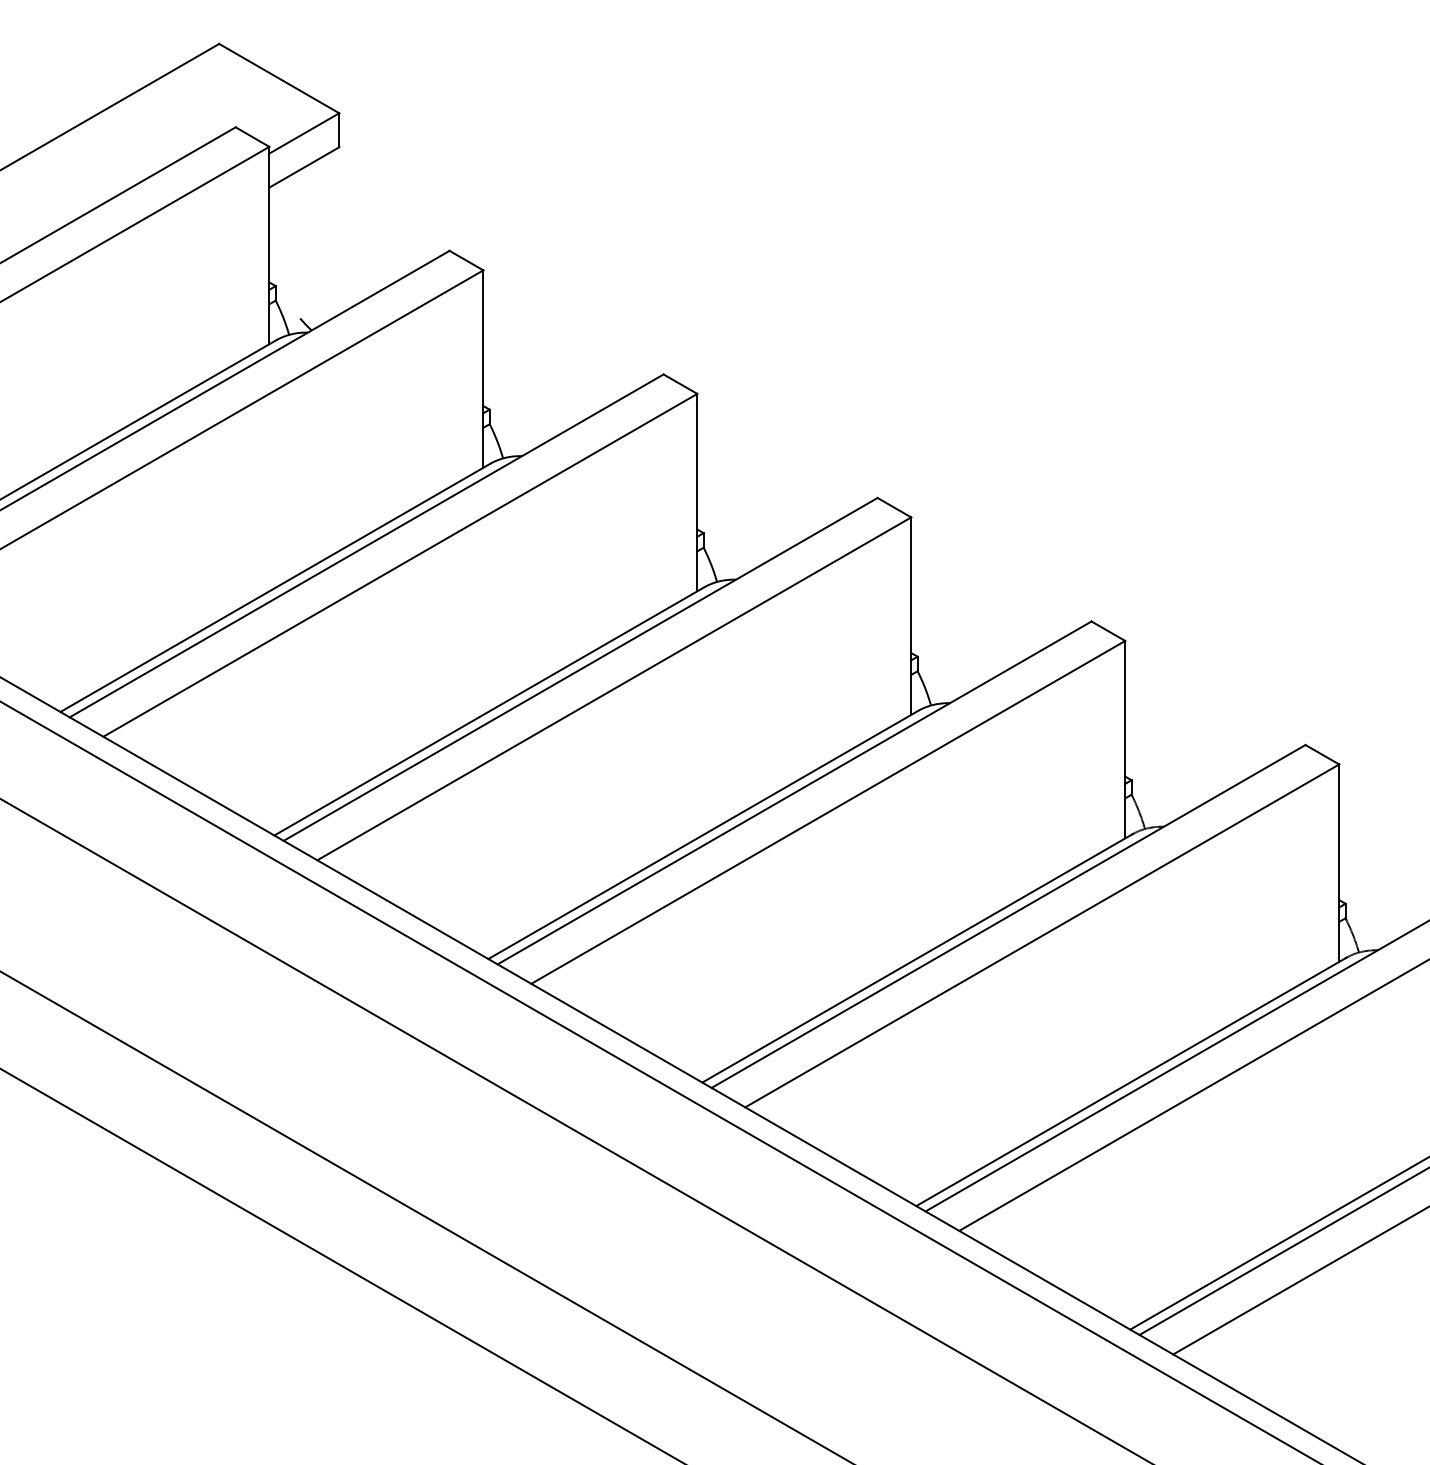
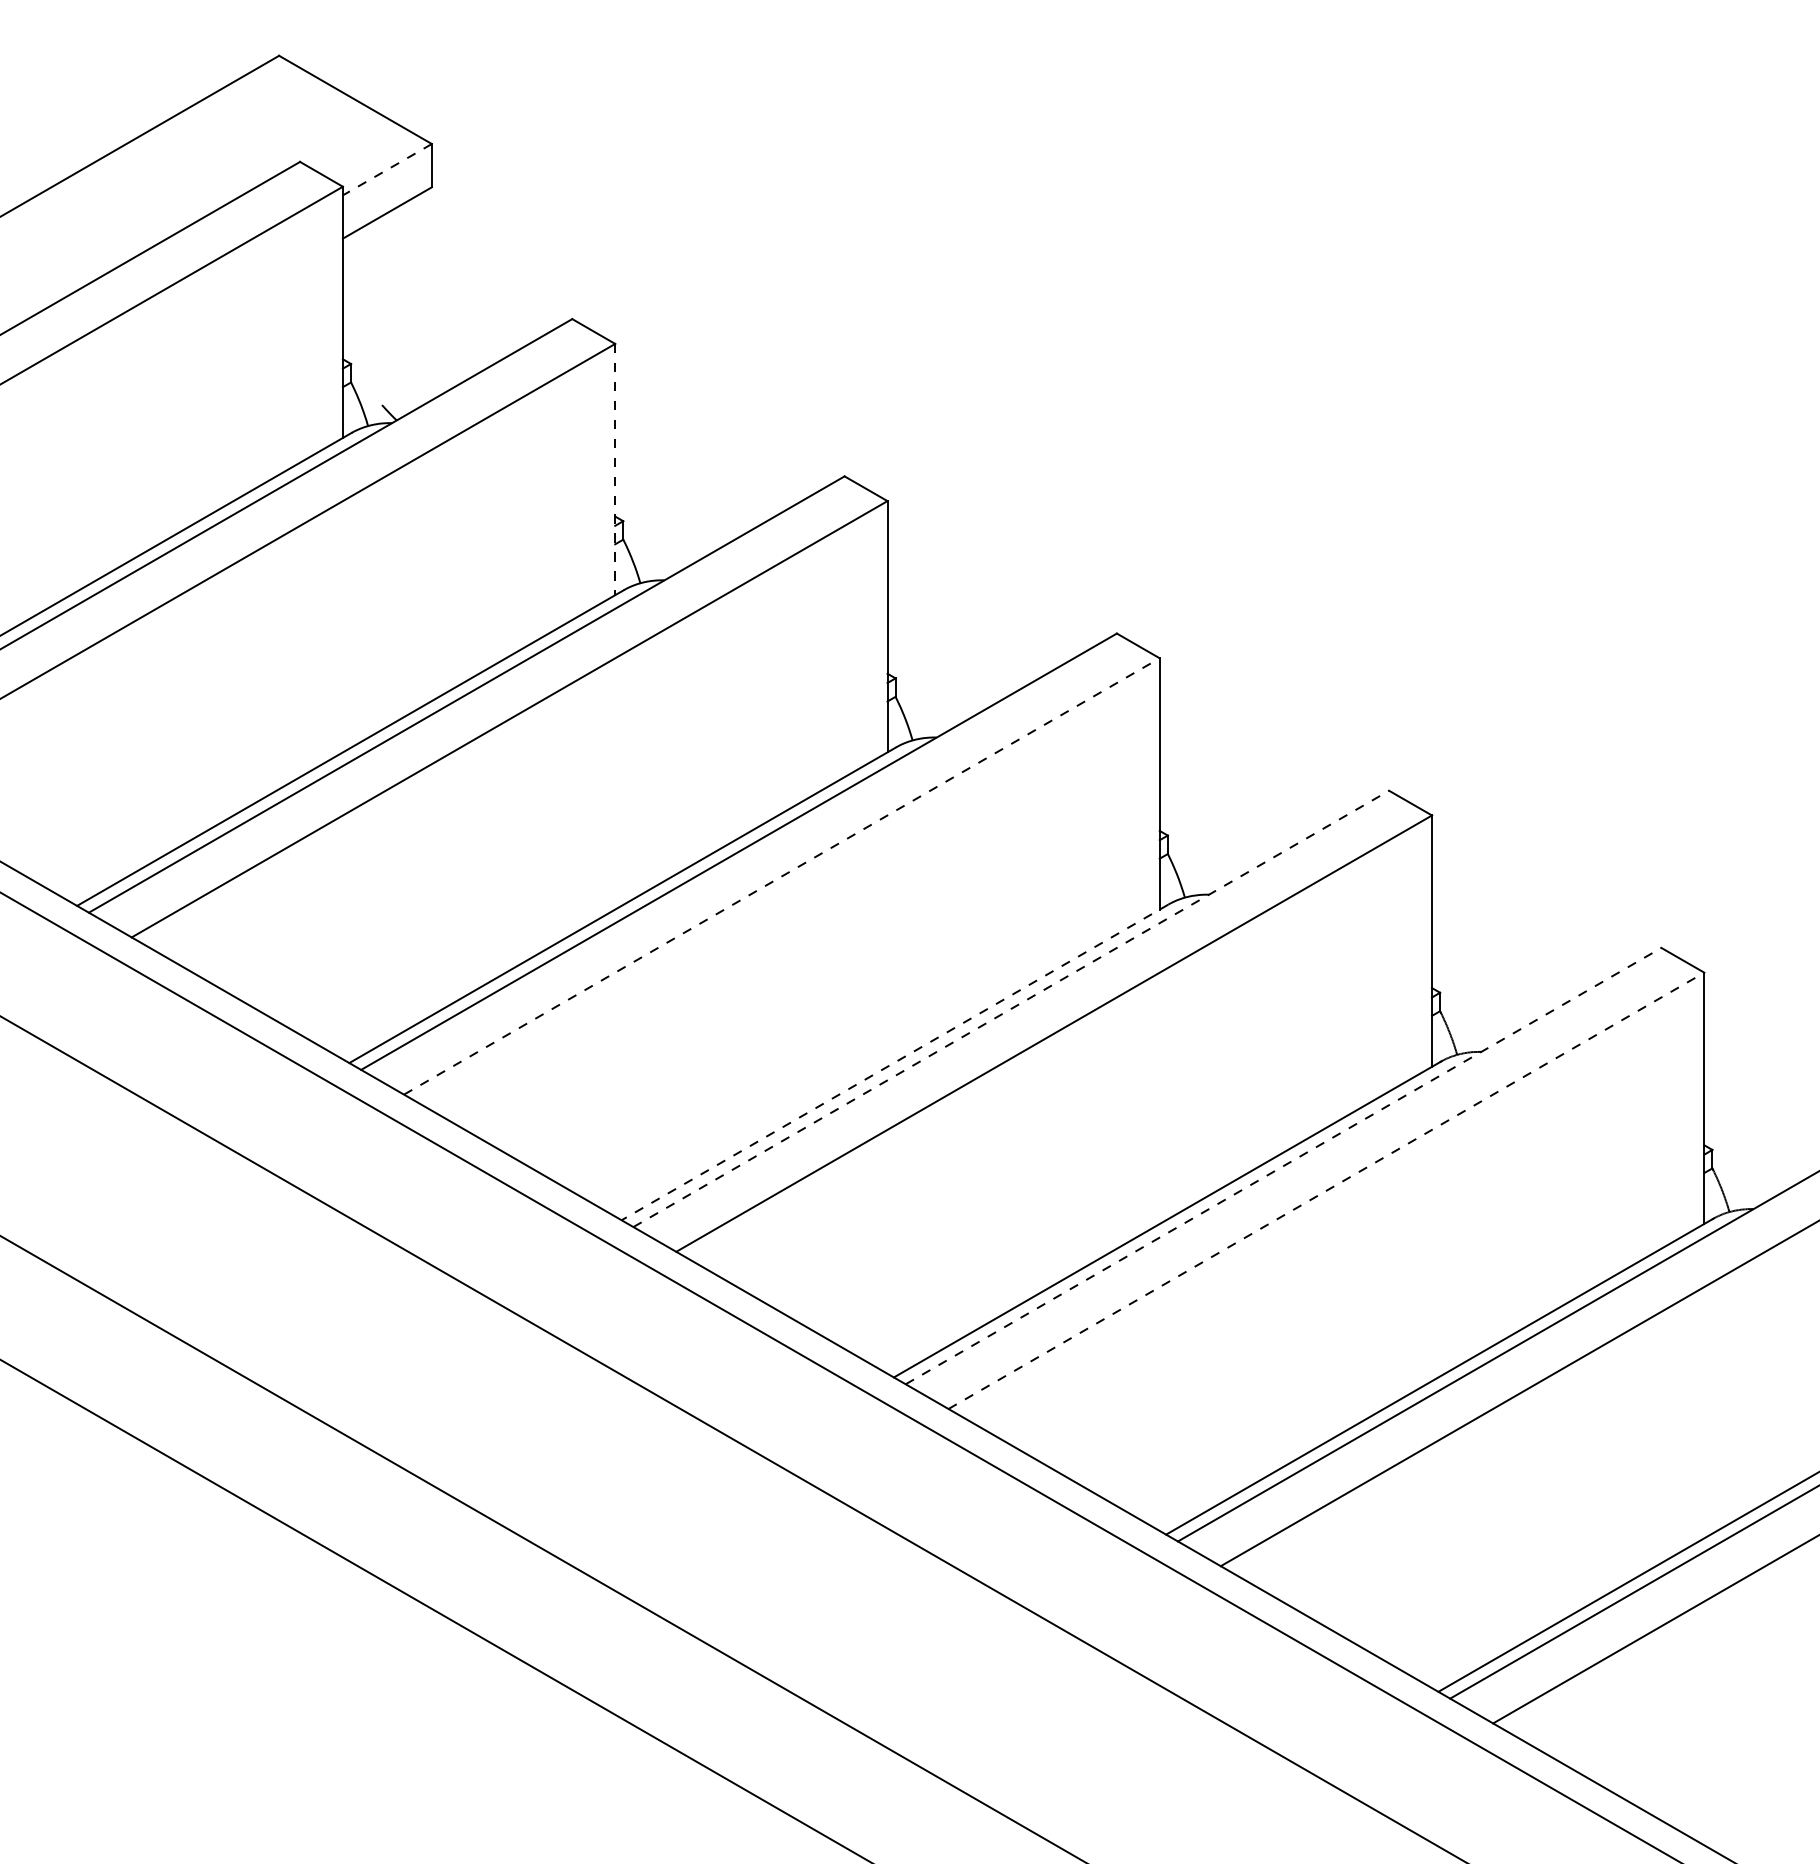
line: (303, 133) -> (386, 169), solid -> dashed
line: (483, 369) -> (615, 470), solid -> dashed
line: (614, 688) -> (782, 876), solid -> dashed
line: (794, 792) -> (1011, 1008), solid -> dashed
line: (702, 835) -> (894, 1063), solid -> dashed
line: (1008, 916) -> (1283, 1166), solid -> dashed
line: (1042, 935) -> (1326, 1190), solid -> dashed

